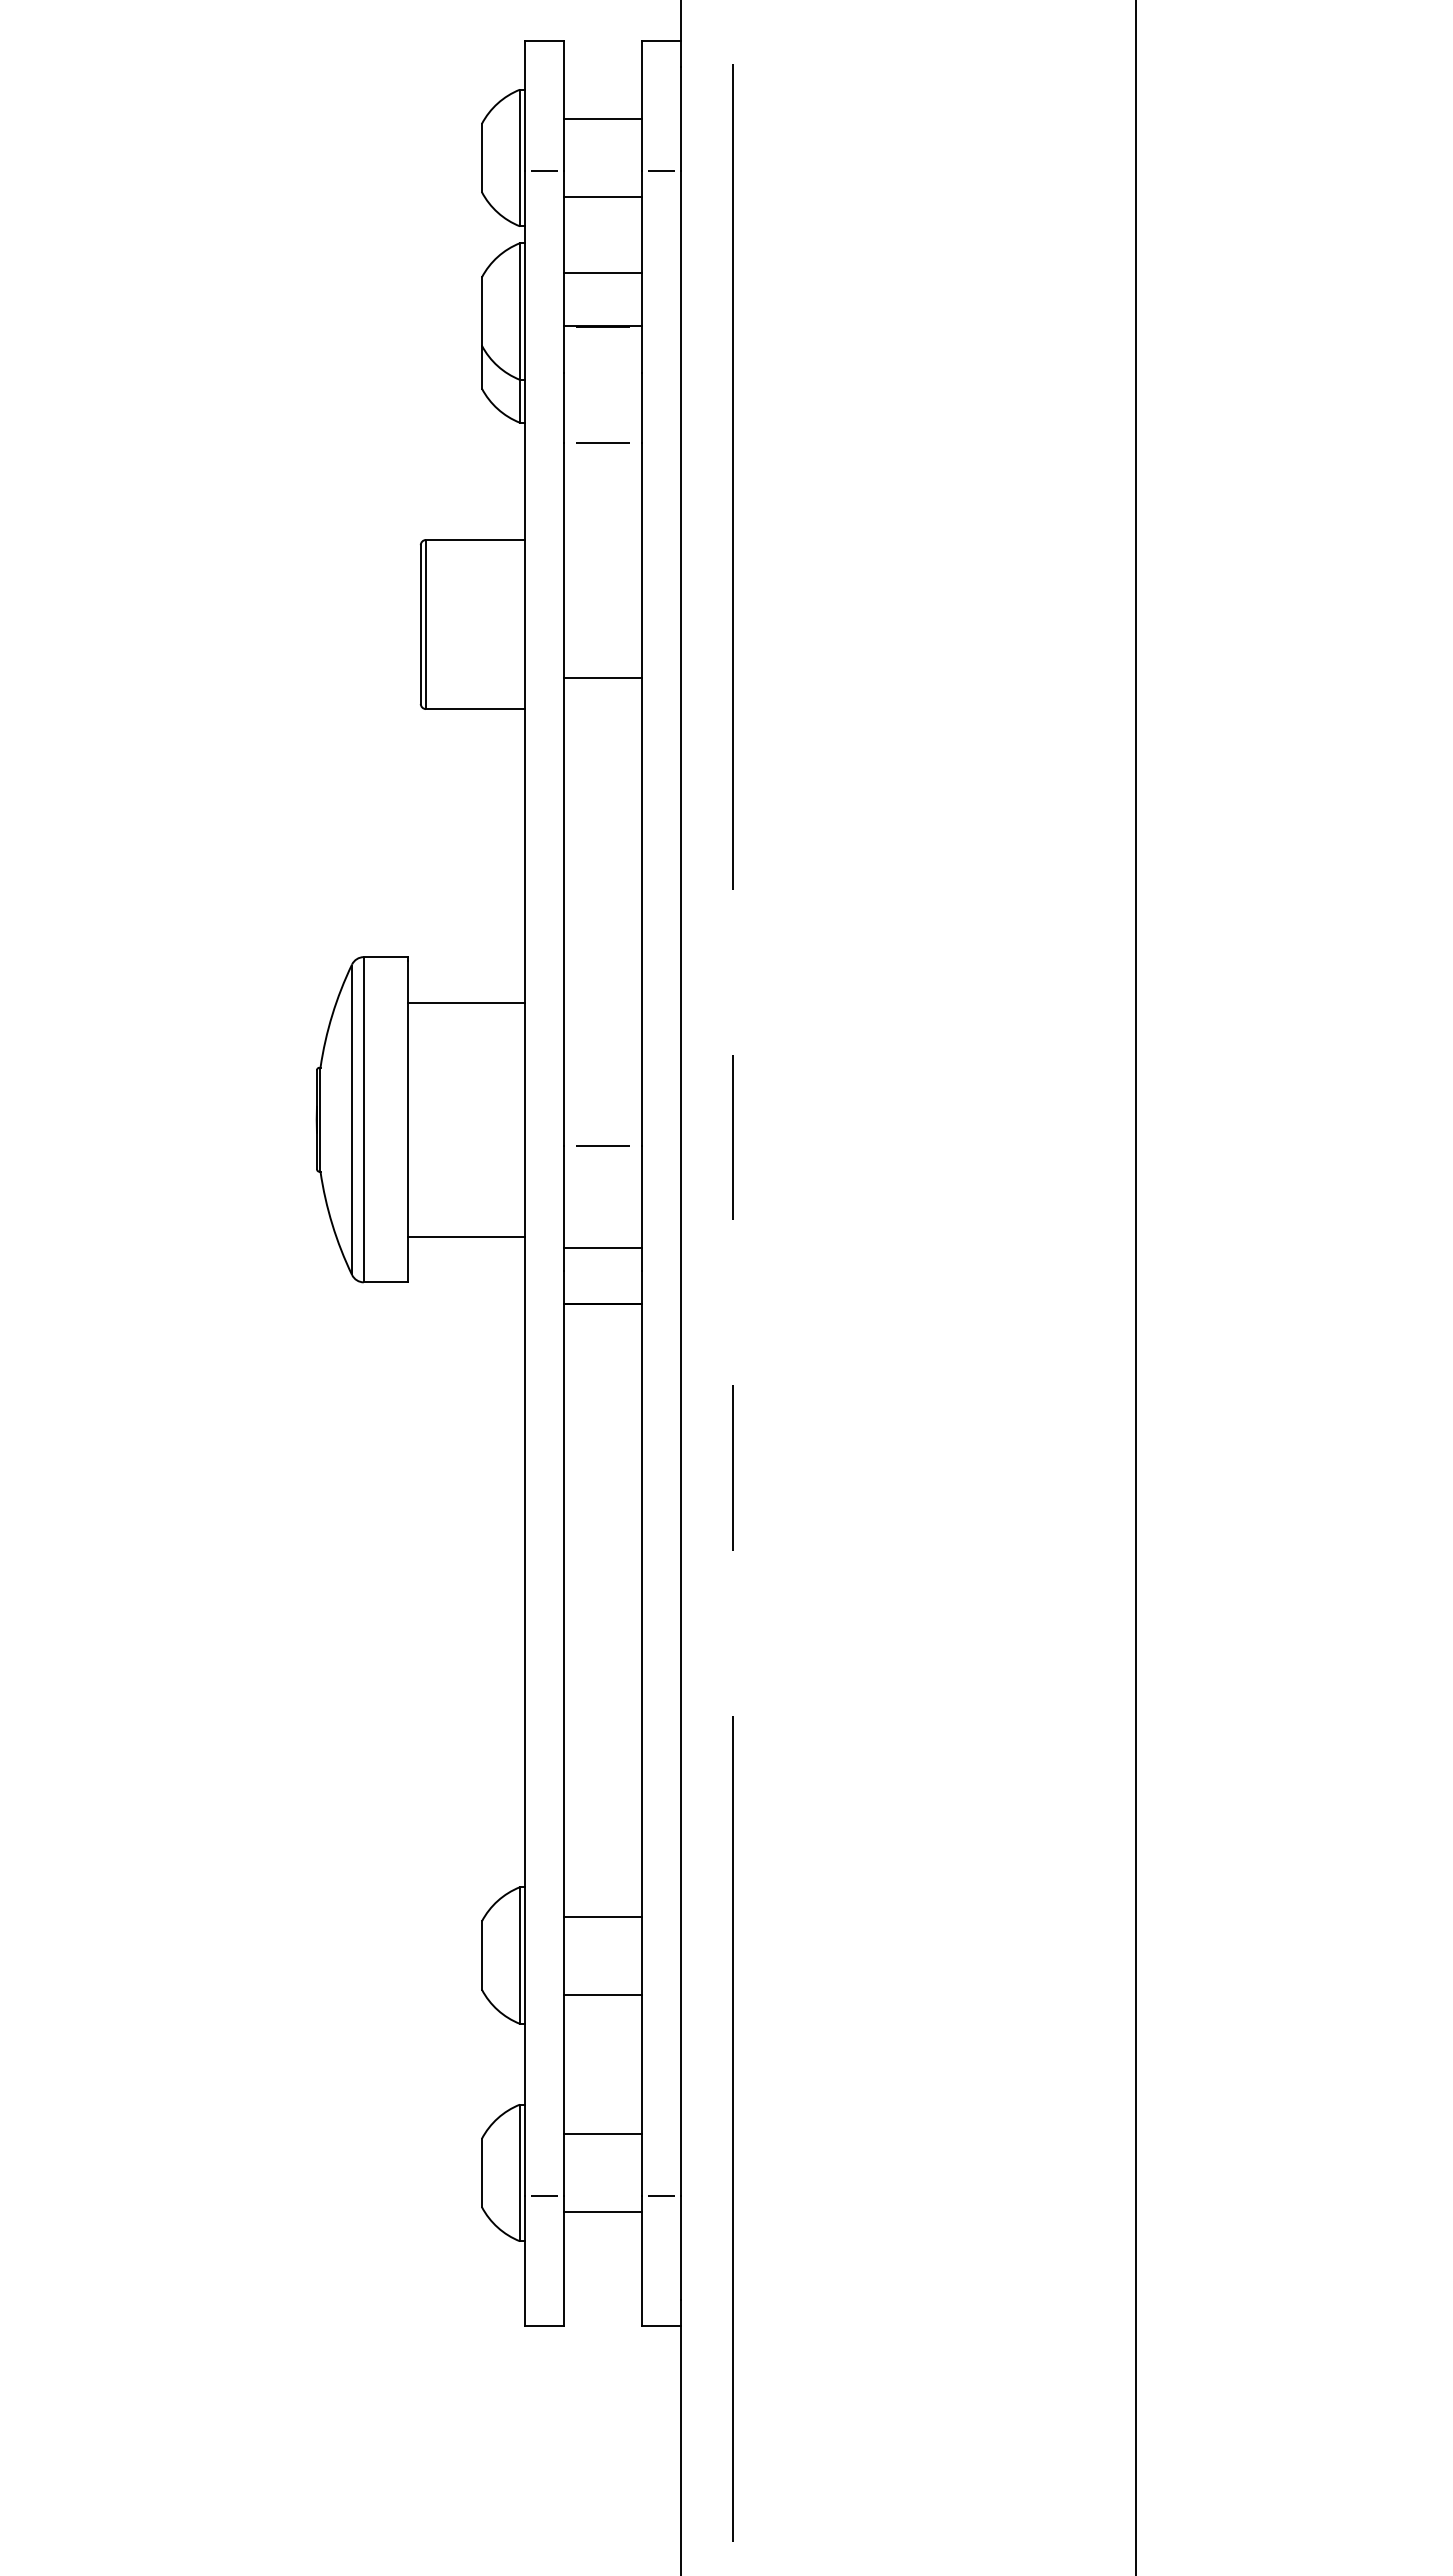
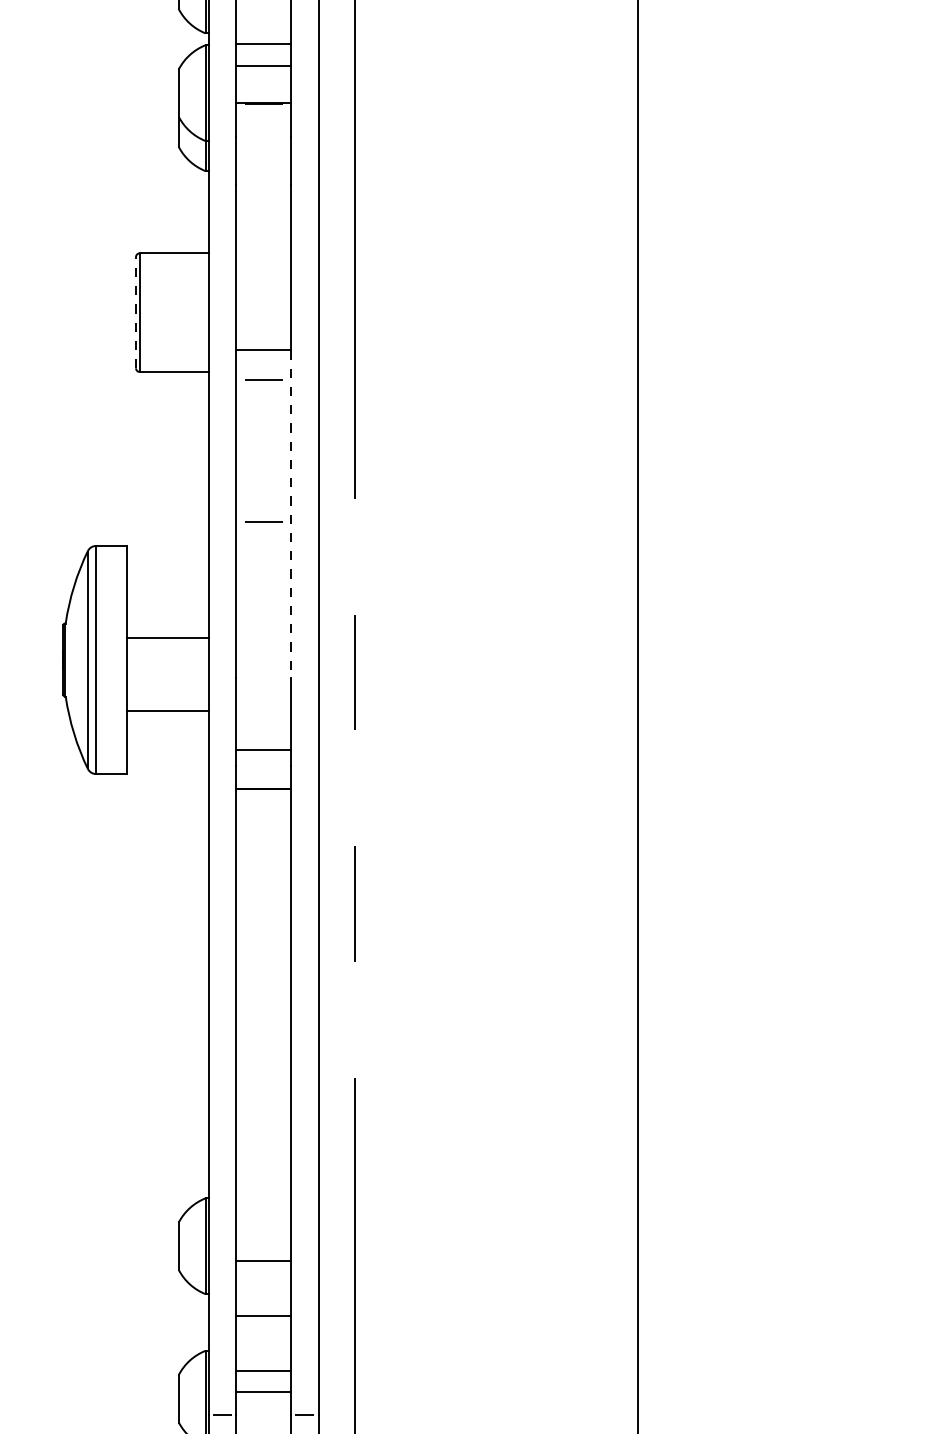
line: (602, 197) -> (263, 44), moved
line: (602, 442) -> (263, 379), moved
line: (420, 624) -> (135, 312), solid -> dashed
line: (641, 912) -> (290, 514), solid -> dashed
line: (465, 1002) -> (167, 638), moved
line: (602, 1145) -> (263, 521), moved
line: (465, 1236) -> (167, 710), moved
line: (602, 1916) -> (263, 1260), moved
line: (602, 1994) -> (263, 1316), moved
line: (602, 2211) -> (263, 1391), moved

